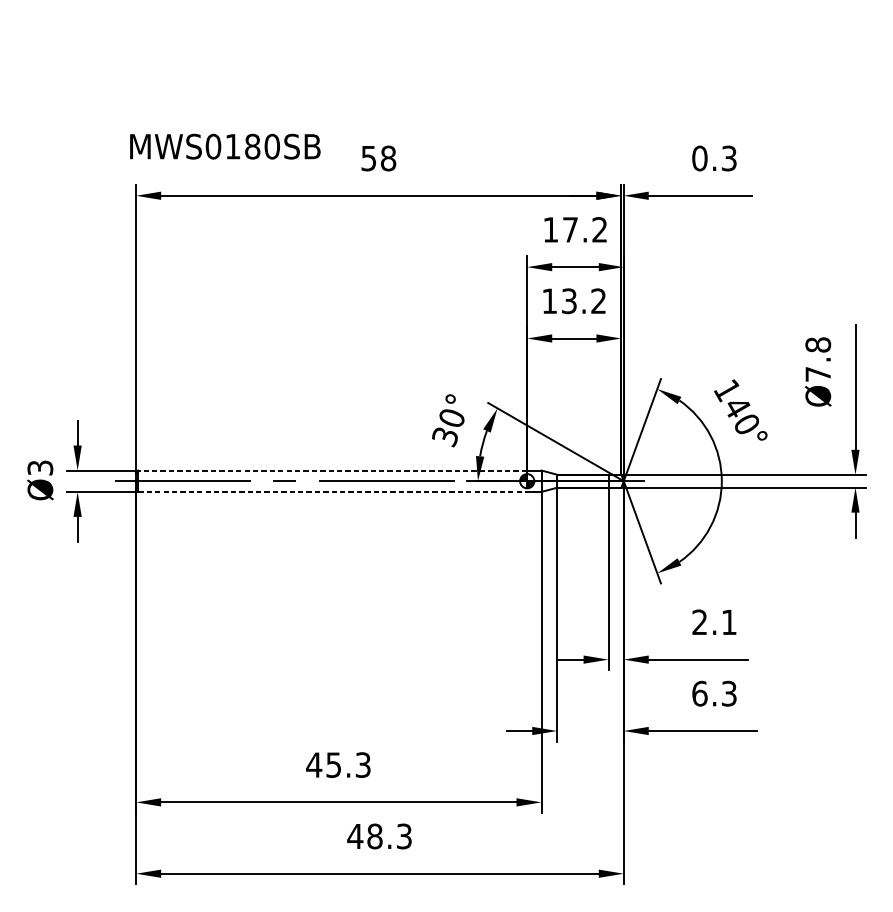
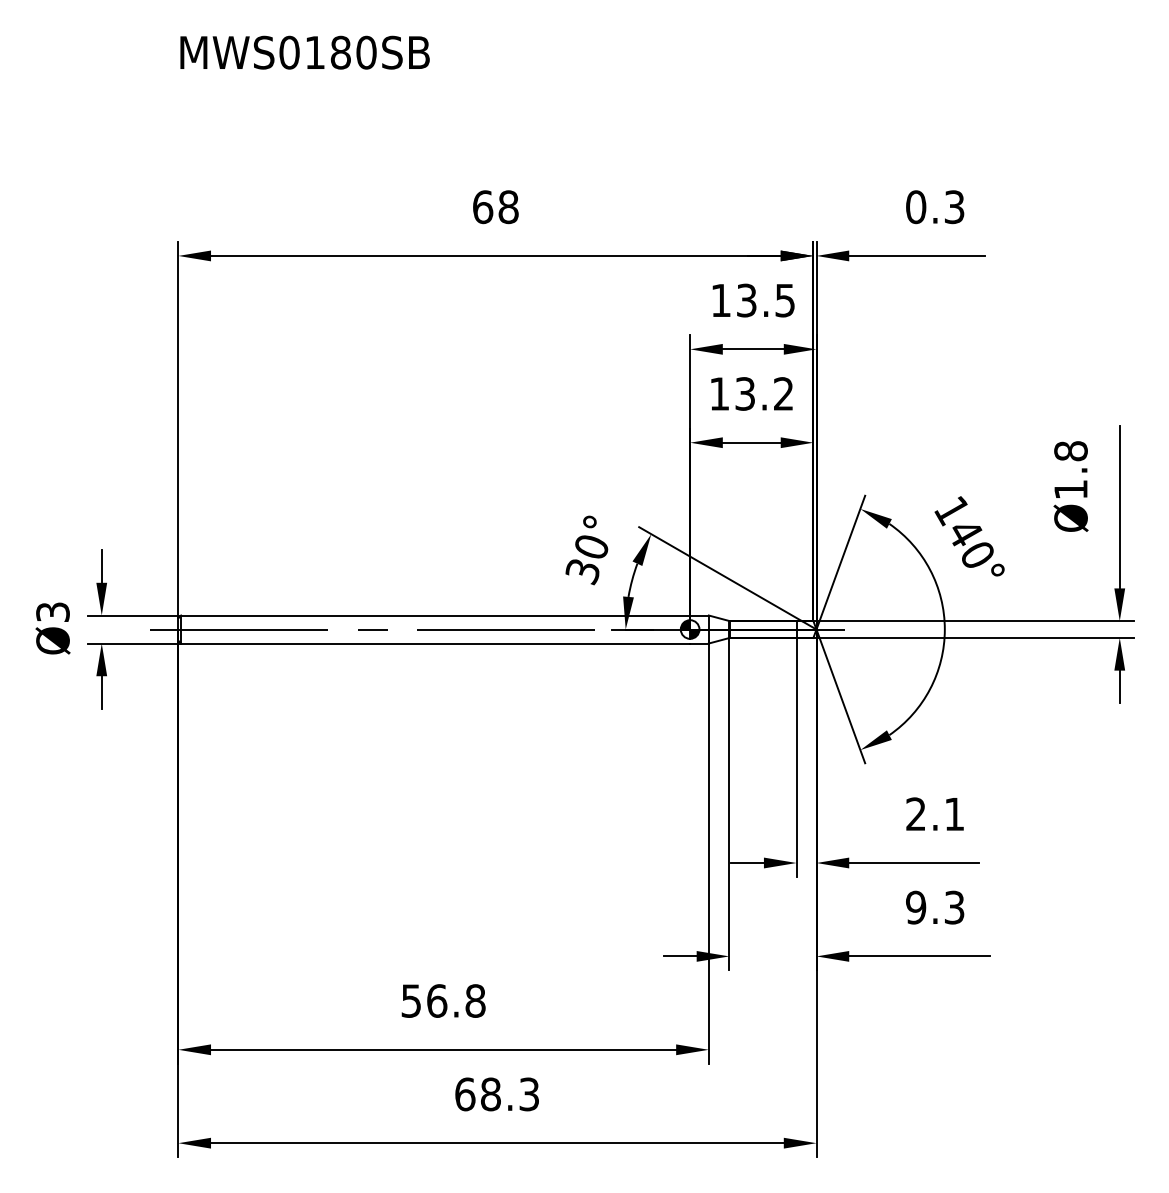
text: (224, 146) -> (304, 52), moved
text: (369, 158) -> (483, 207), 58 -> 68
text: (584, 229) -> (765, 300), 17.2 -> 13.5
text: (817, 374) -> (1070, 489), Ø7.8 -> Ø1.8
line: (332, 470) -> (435, 615), dashed -> solid
line: (332, 491) -> (435, 643), dashed -> solid
text: (700, 693) -> (916, 907), 6.3 -> 9.3
text: (337, 764) -> (442, 1000), 45.3 -> 56.8
text: (354, 836) -> (464, 1094), 48.3 -> 68.3

